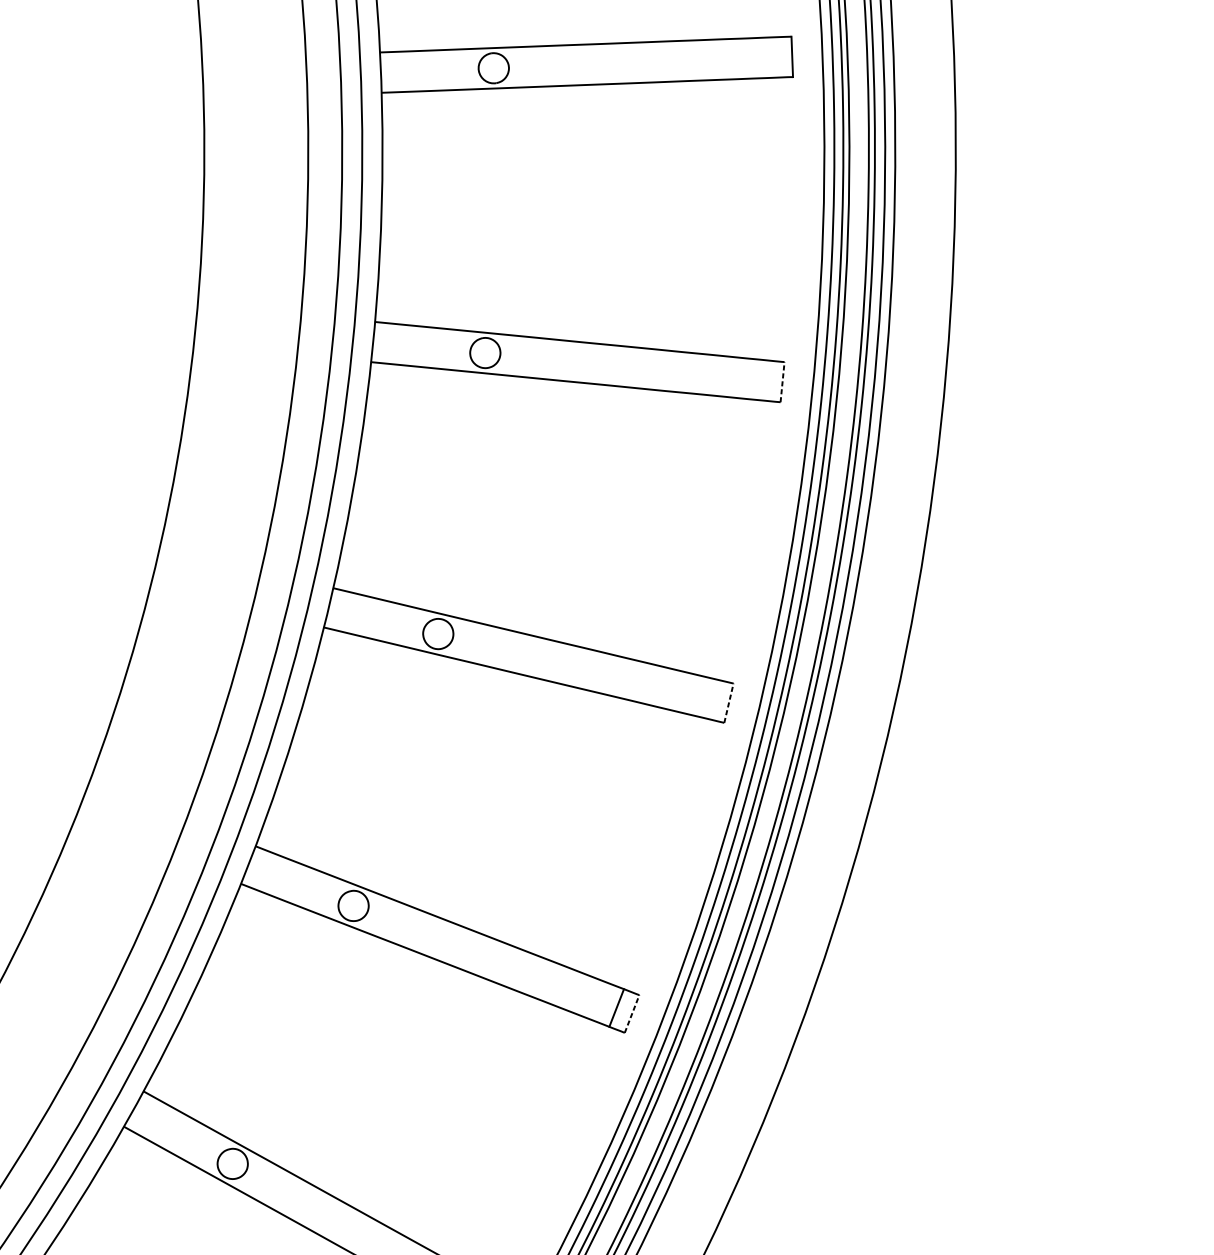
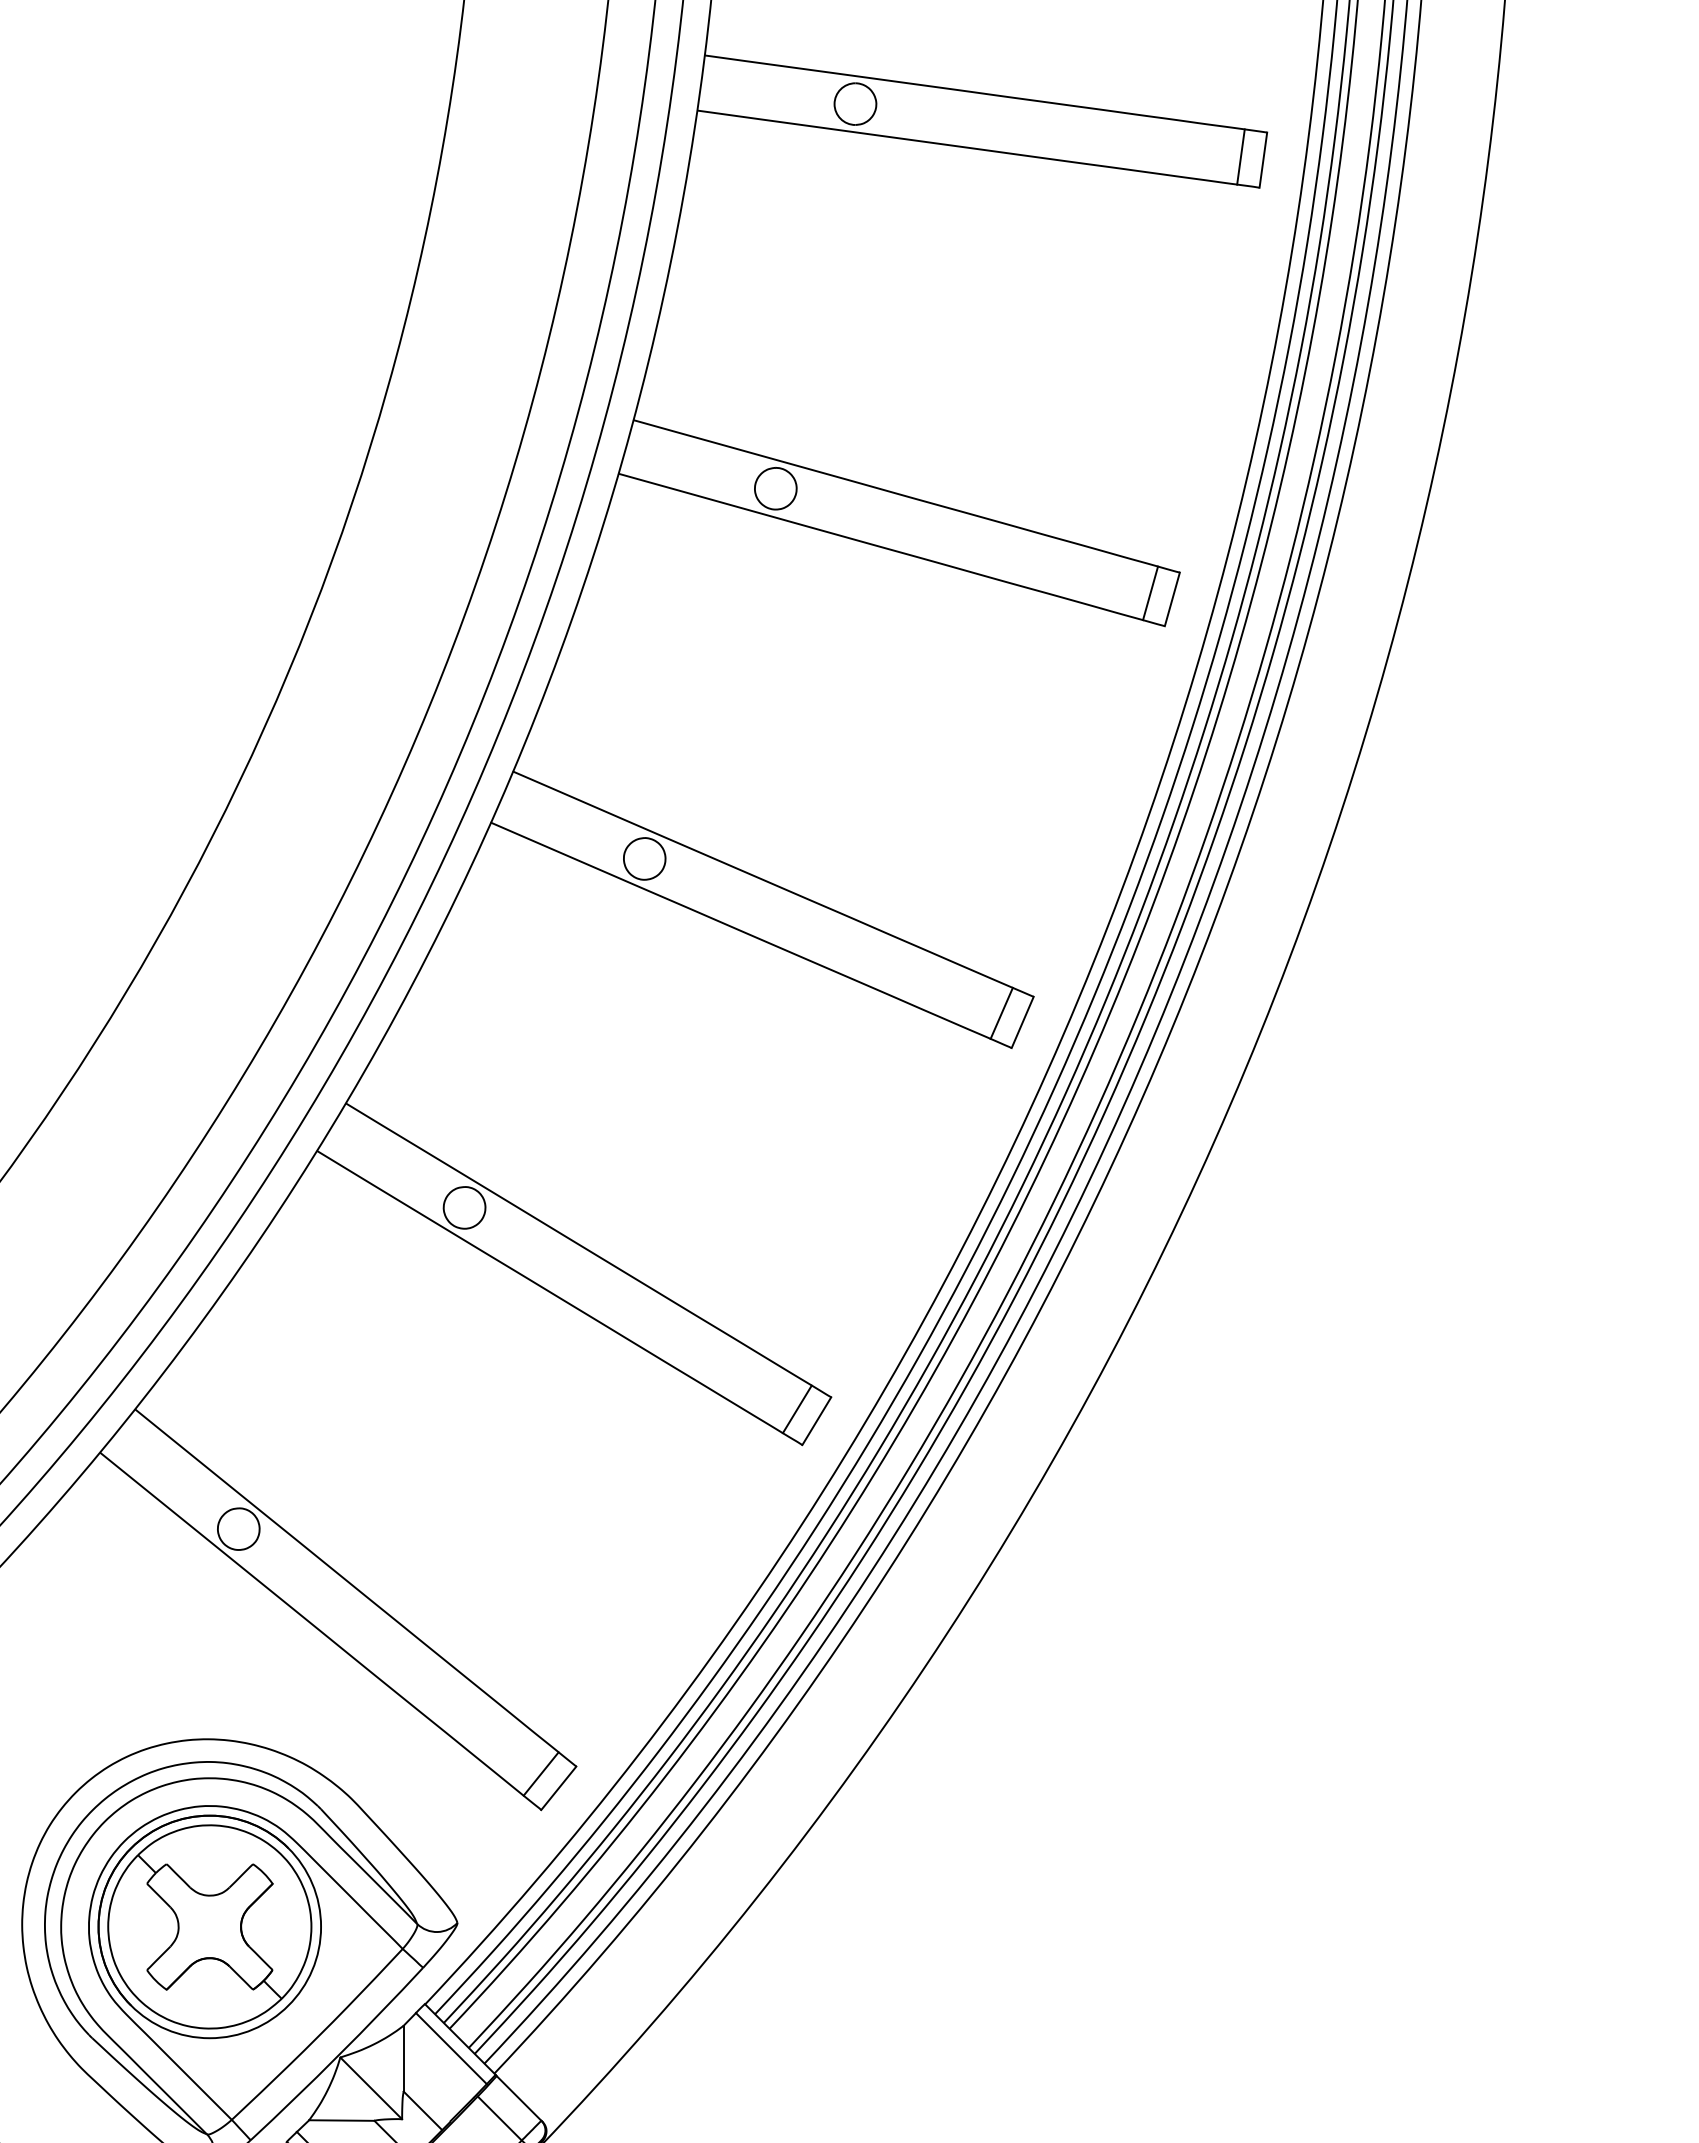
line: (775, 57) -> (1240, 156), added
line: (766, 380) -> (1150, 593), added
line: (782, 382) -> (1172, 599), dashed -> solid
line: (712, 698) -> (1001, 1012), added
line: (728, 703) -> (1022, 1022), dashed -> solid
line: (631, 1014) -> (816, 1421), dashed -> solid

